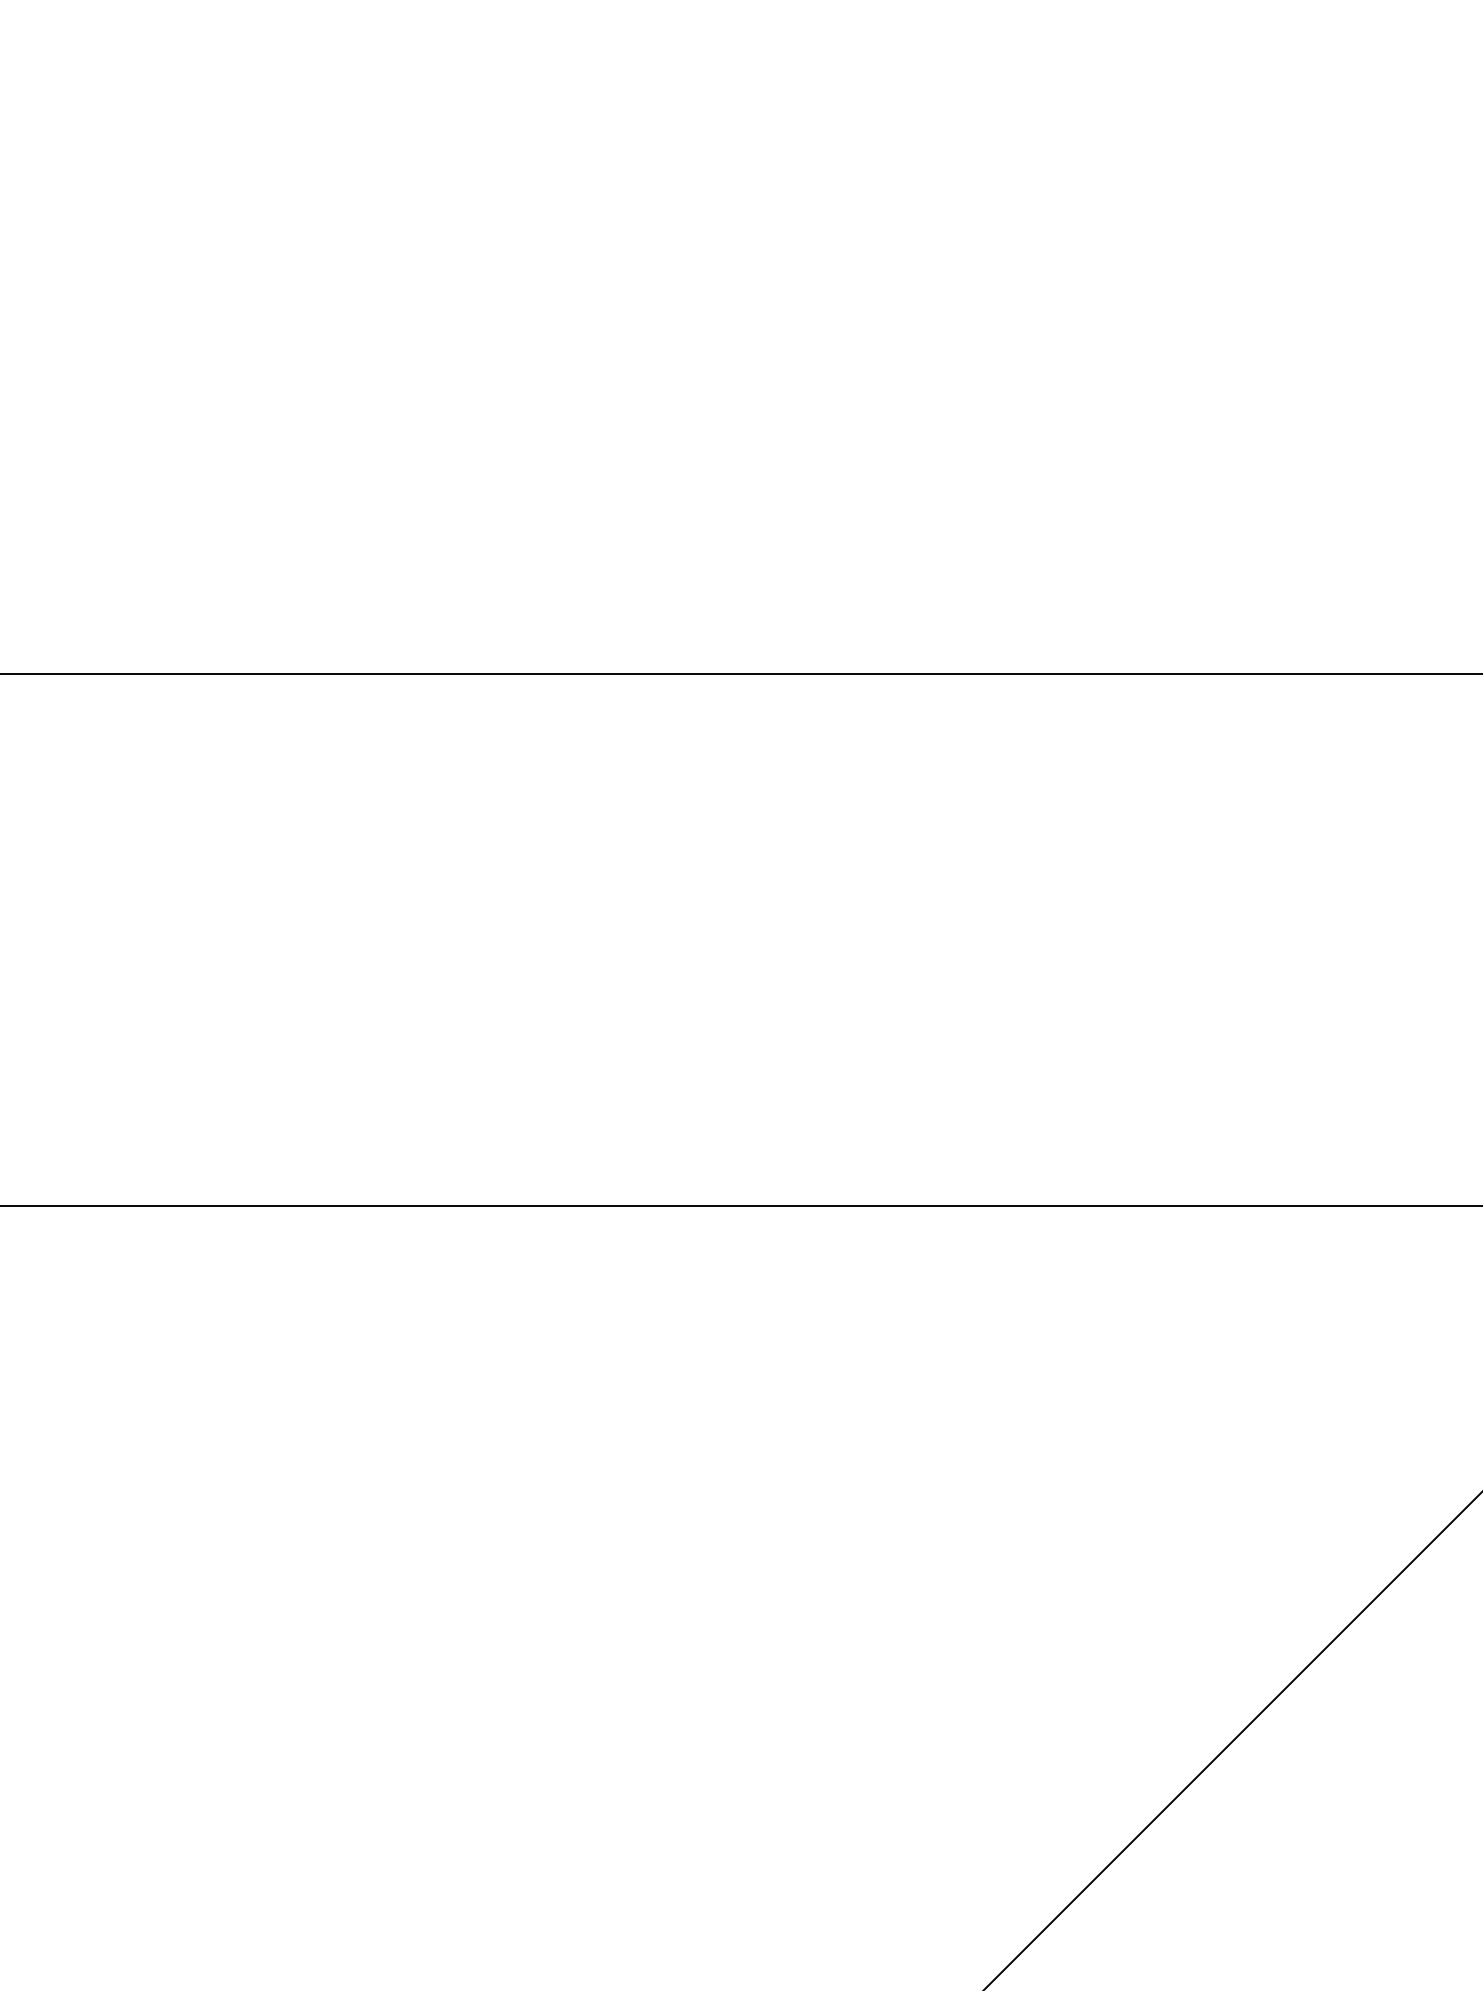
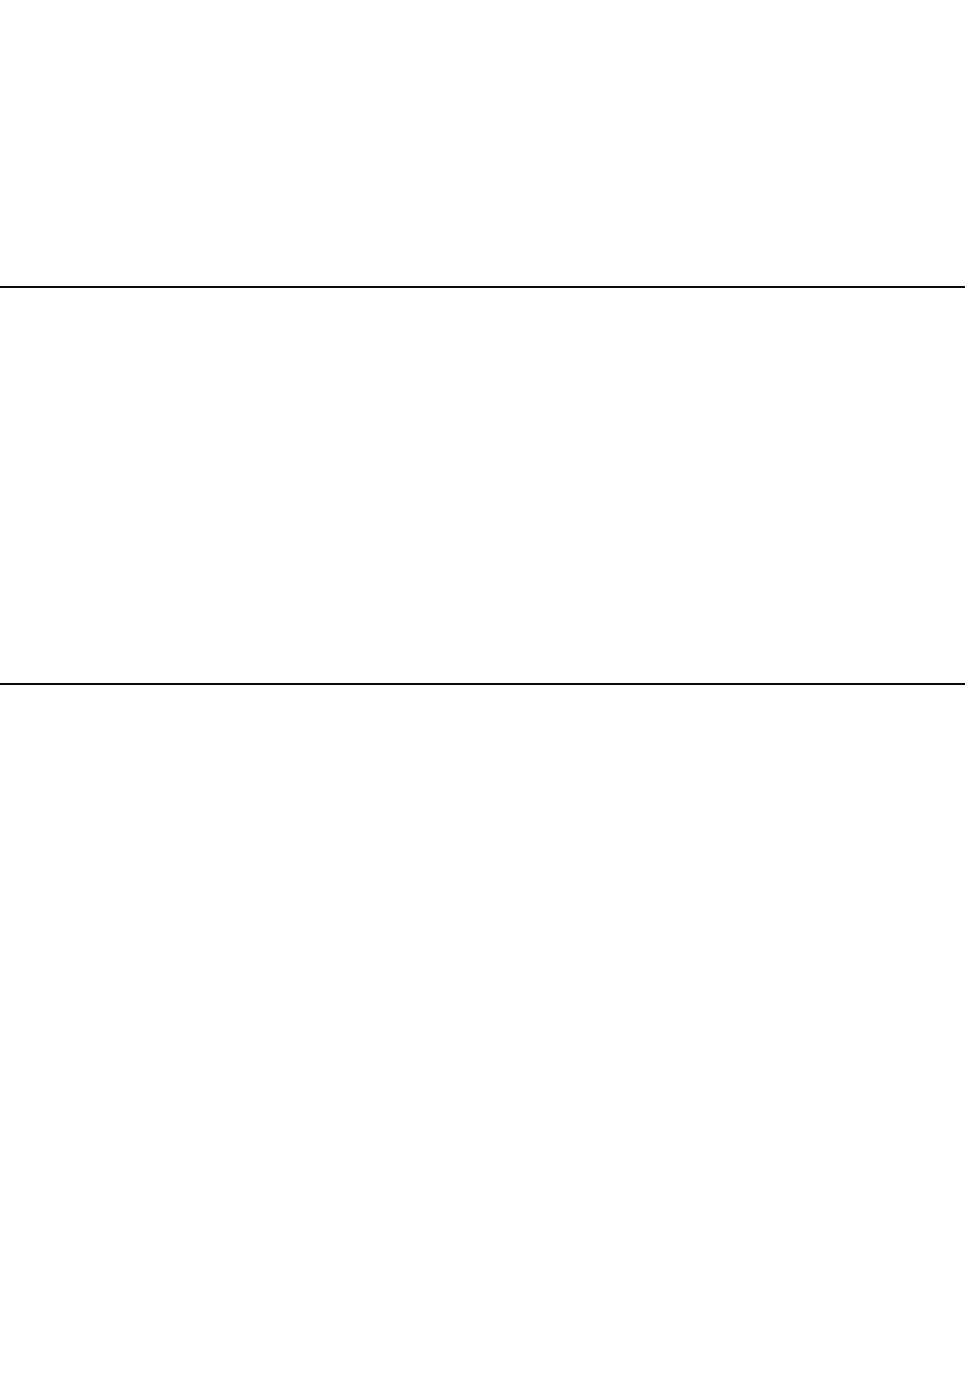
hatch: (1232, 1740) -> (752, 1083), removed

